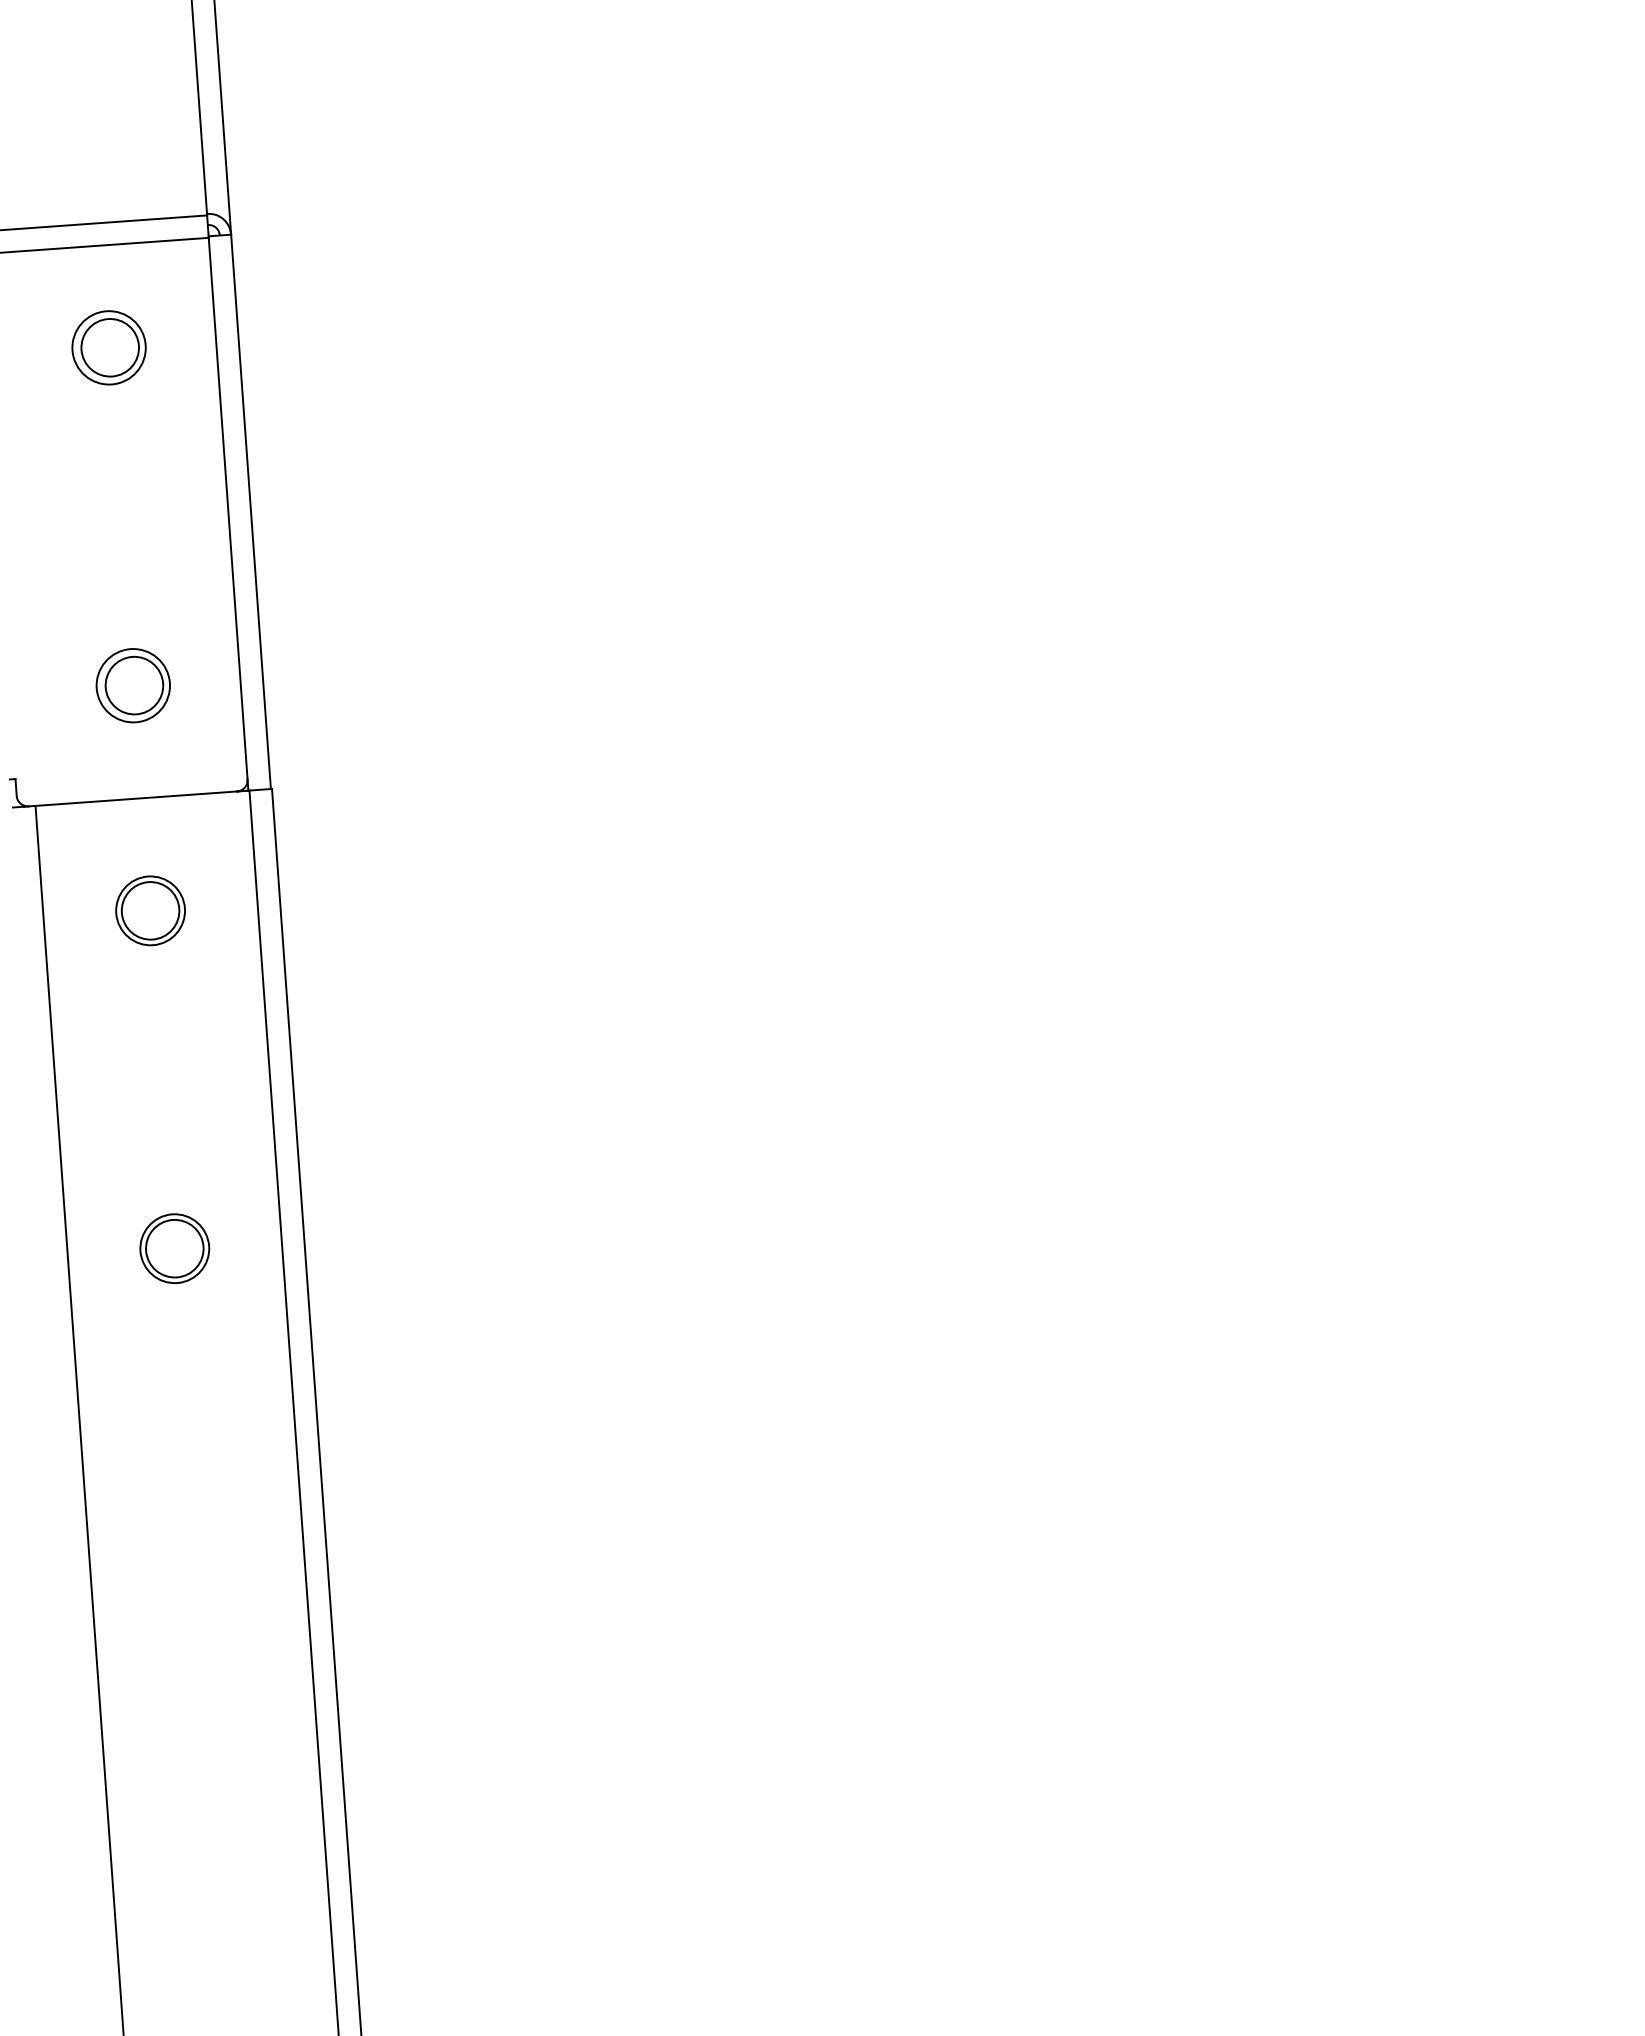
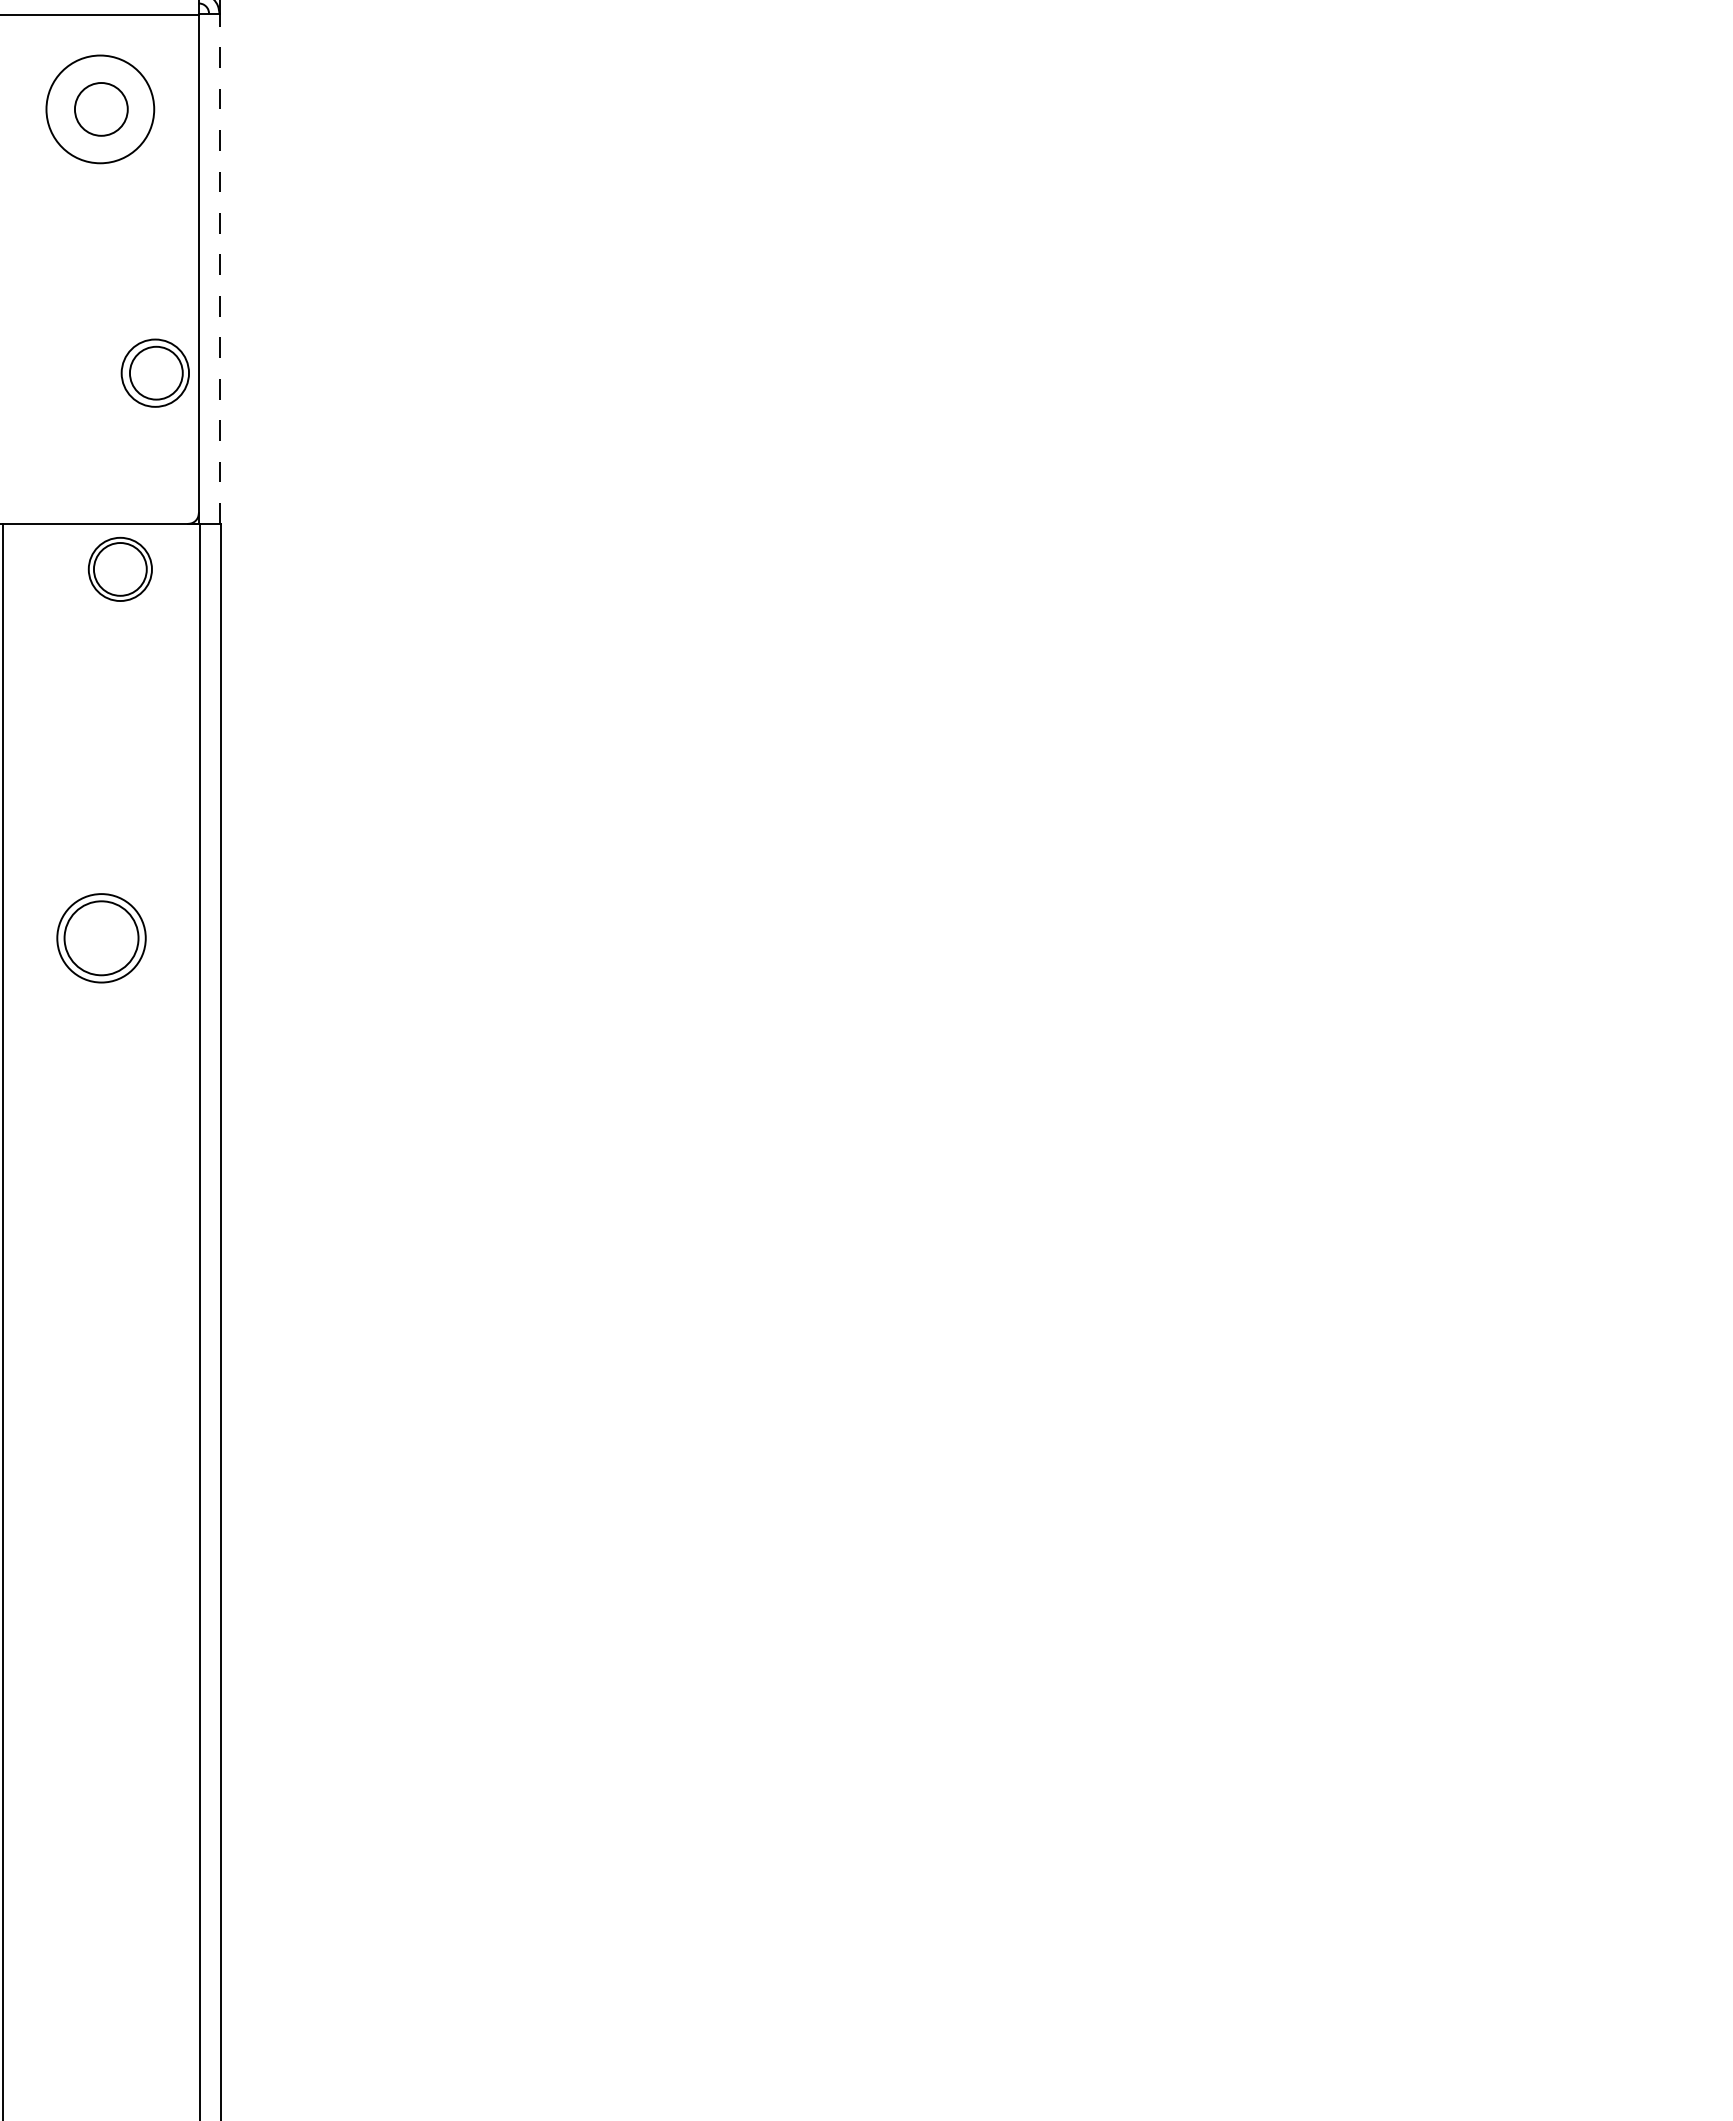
circle: (109, 347) -> (100, 109), size x1.6
line: (251, 511) -> (219, 268), solid -> dashed
part: (132, 684) -> (154, 372), moved
part: (149, 909) -> (119, 568), moved
part: (173, 1247) -> (100, 937), size x1.4

